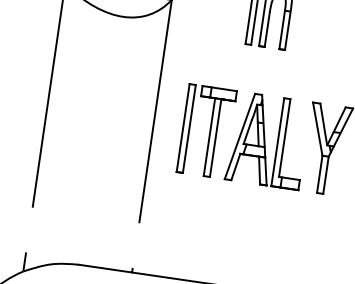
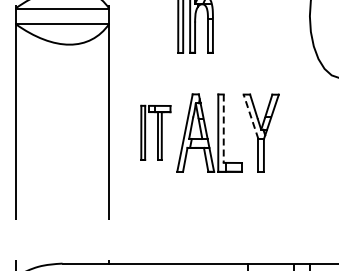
line: (318, 128) -> (251, 116), solid -> dashed
part: (206, 131) -> (155, 132), size x0.7
line: (284, 138) -> (223, 129), solid -> dashed

